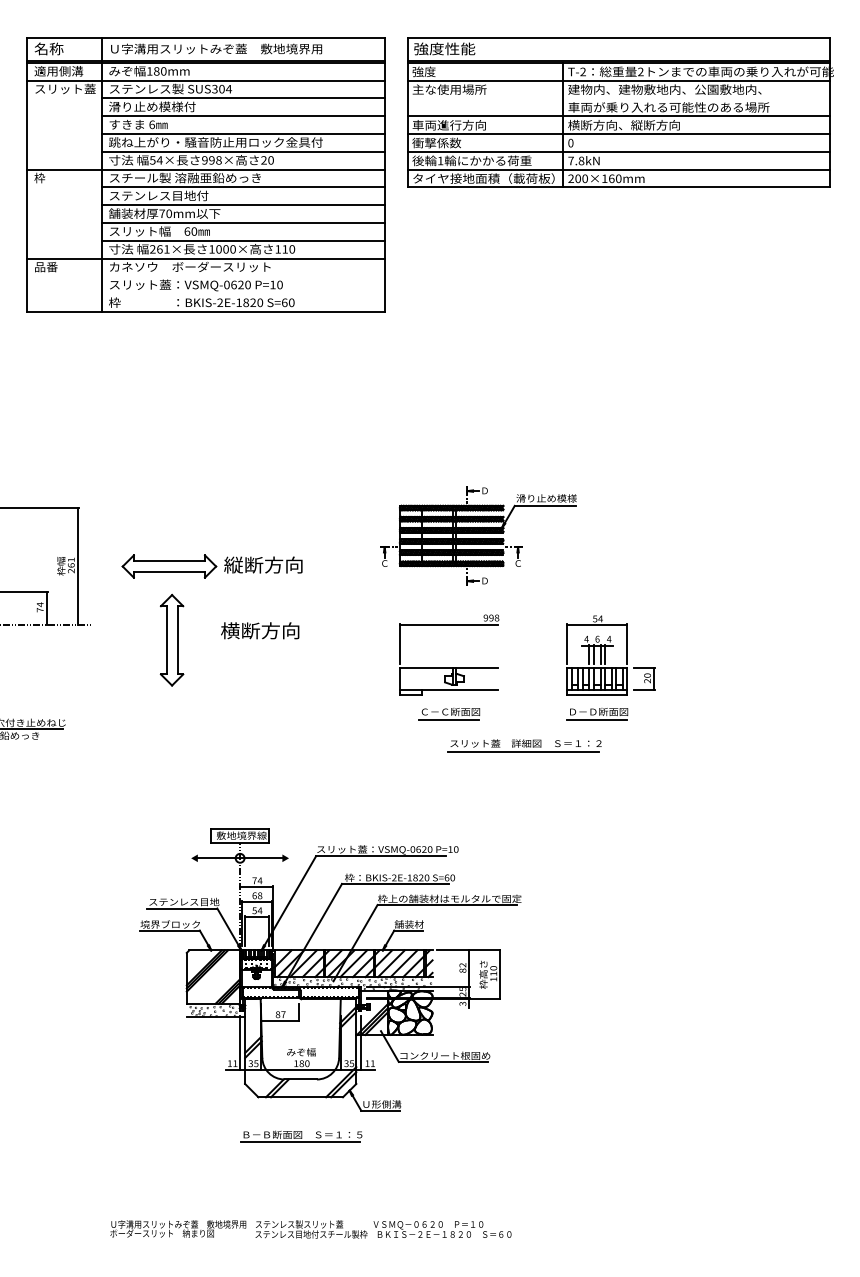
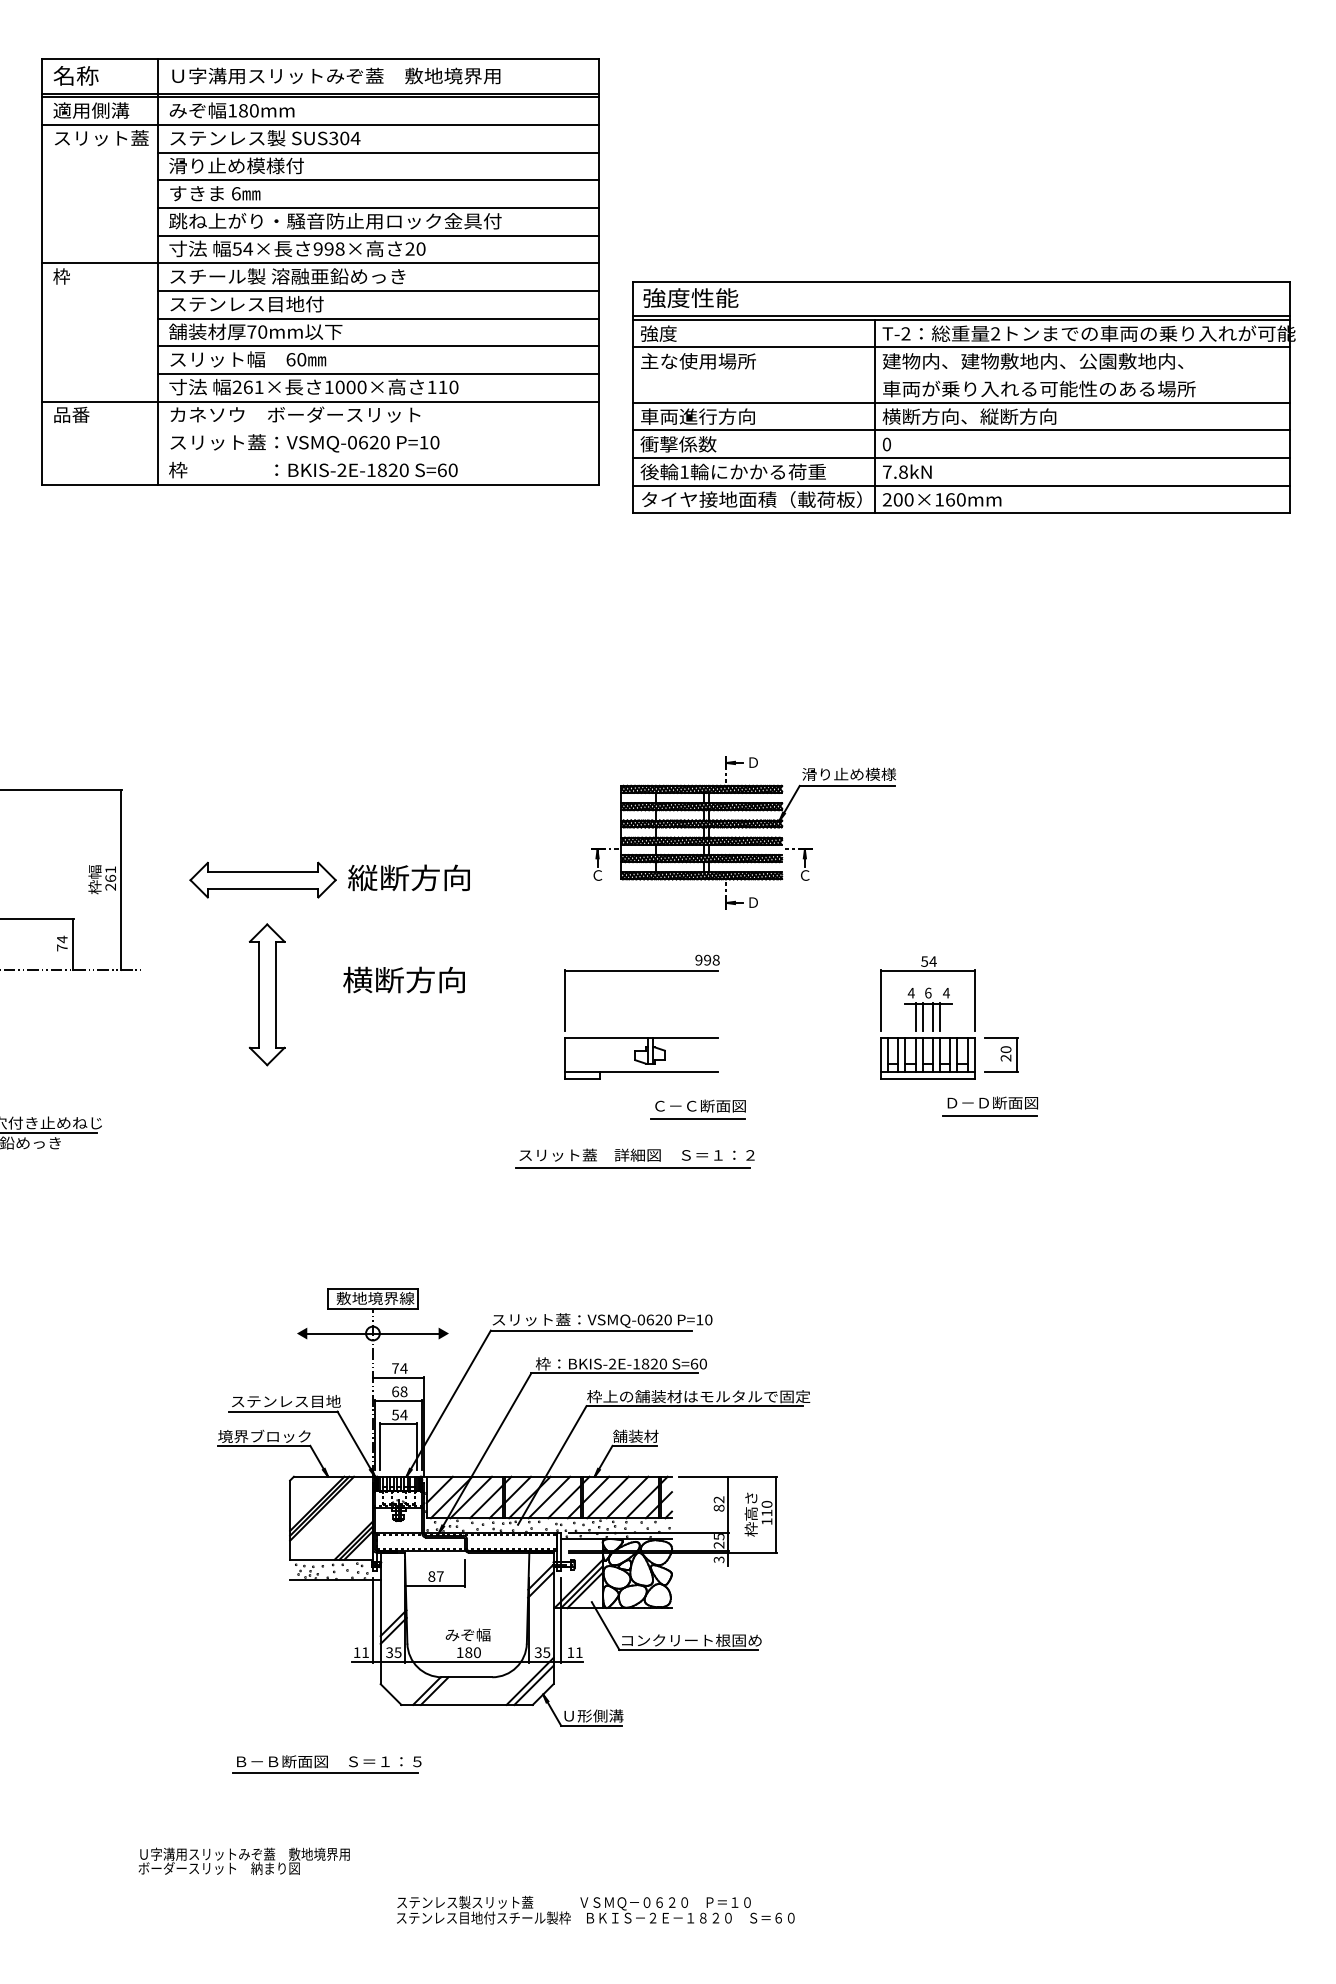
part: (620, 112) -> (964, 396), moved
part: (449, 667) -> (642, 1037), moved
part: (597, 714) -> (990, 1106), moved
part: (524, 745) -> (634, 1158), moved
part: (301, 1136) -> (326, 1764), moved
text: (178, 1228) -> (244, 1860), moved

